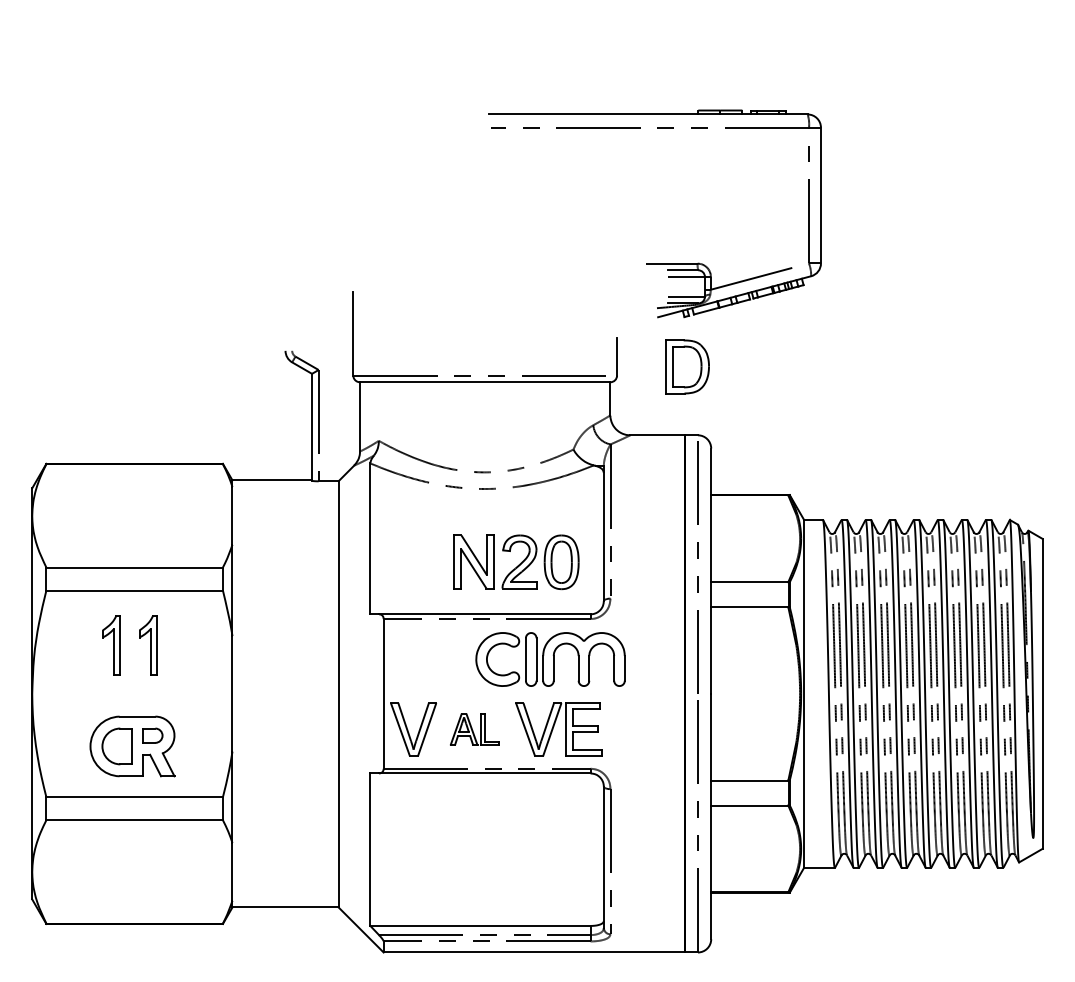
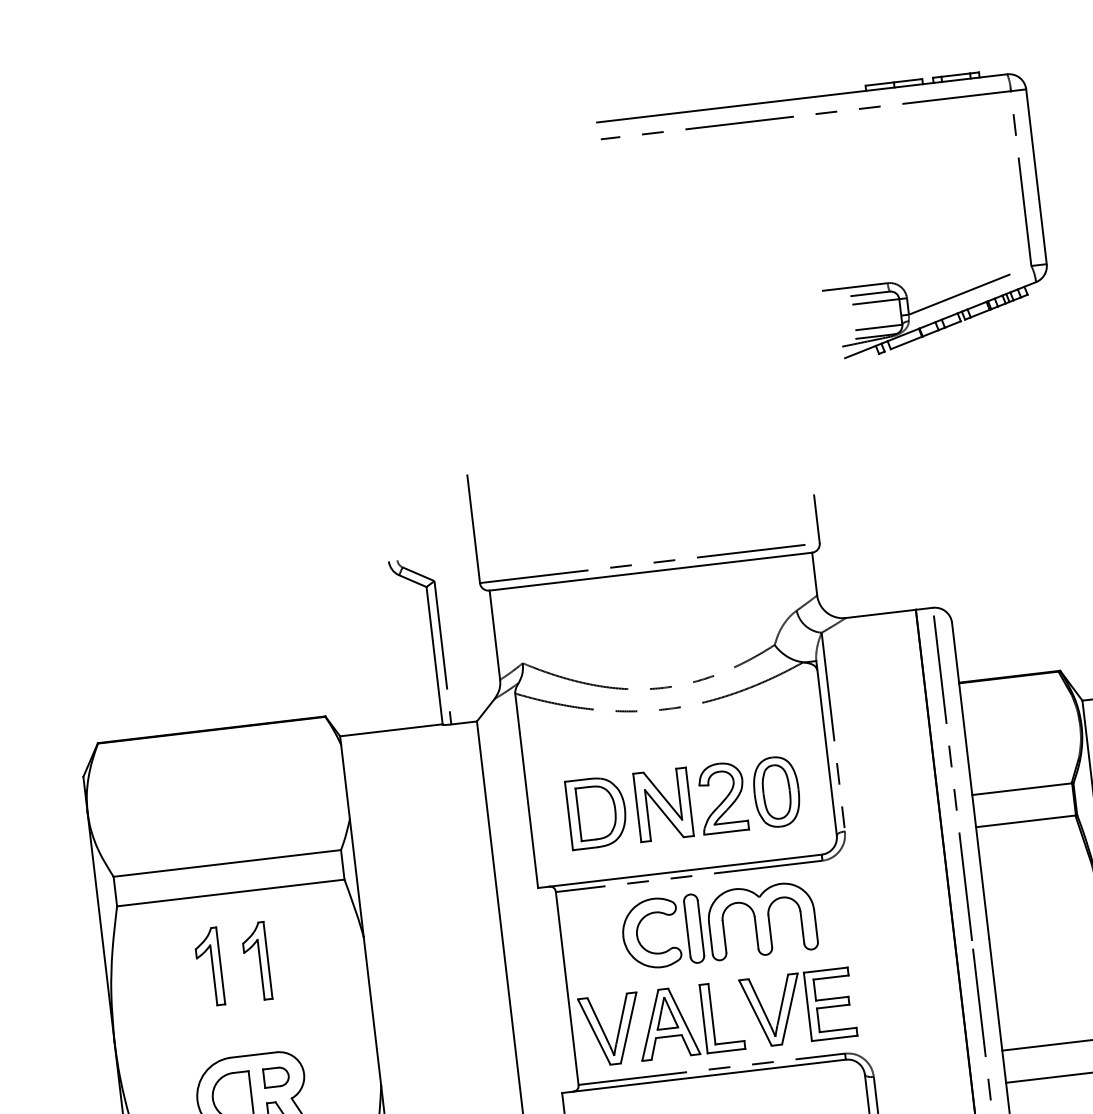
part: (654, 263) -> (832, 289), moved
part: (687, 366) -> (597, 812), moved
part: (550, 659) -> (718, 925), moved
part: (474, 729) -> (689, 1020), size x1.67

